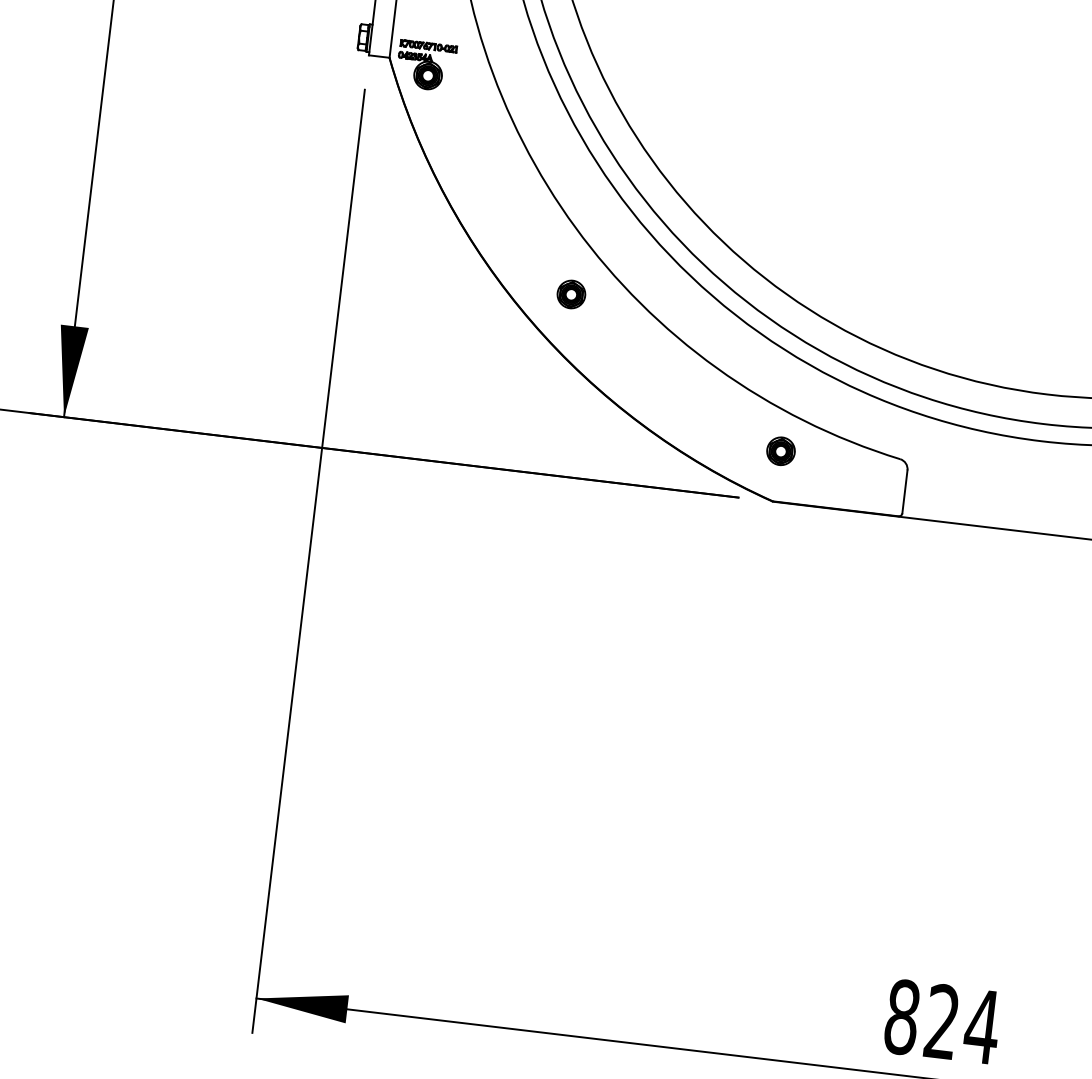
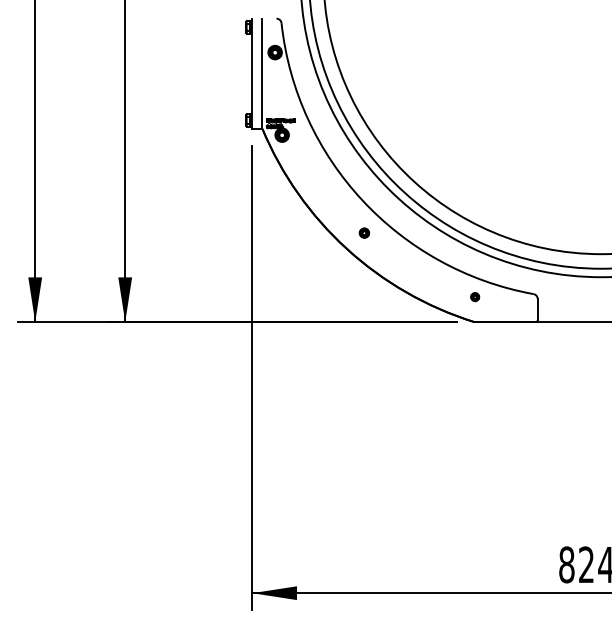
part: (571, 293) -> (364, 232), size x0.7
part: (779, 449) -> (474, 296), size x0.6

